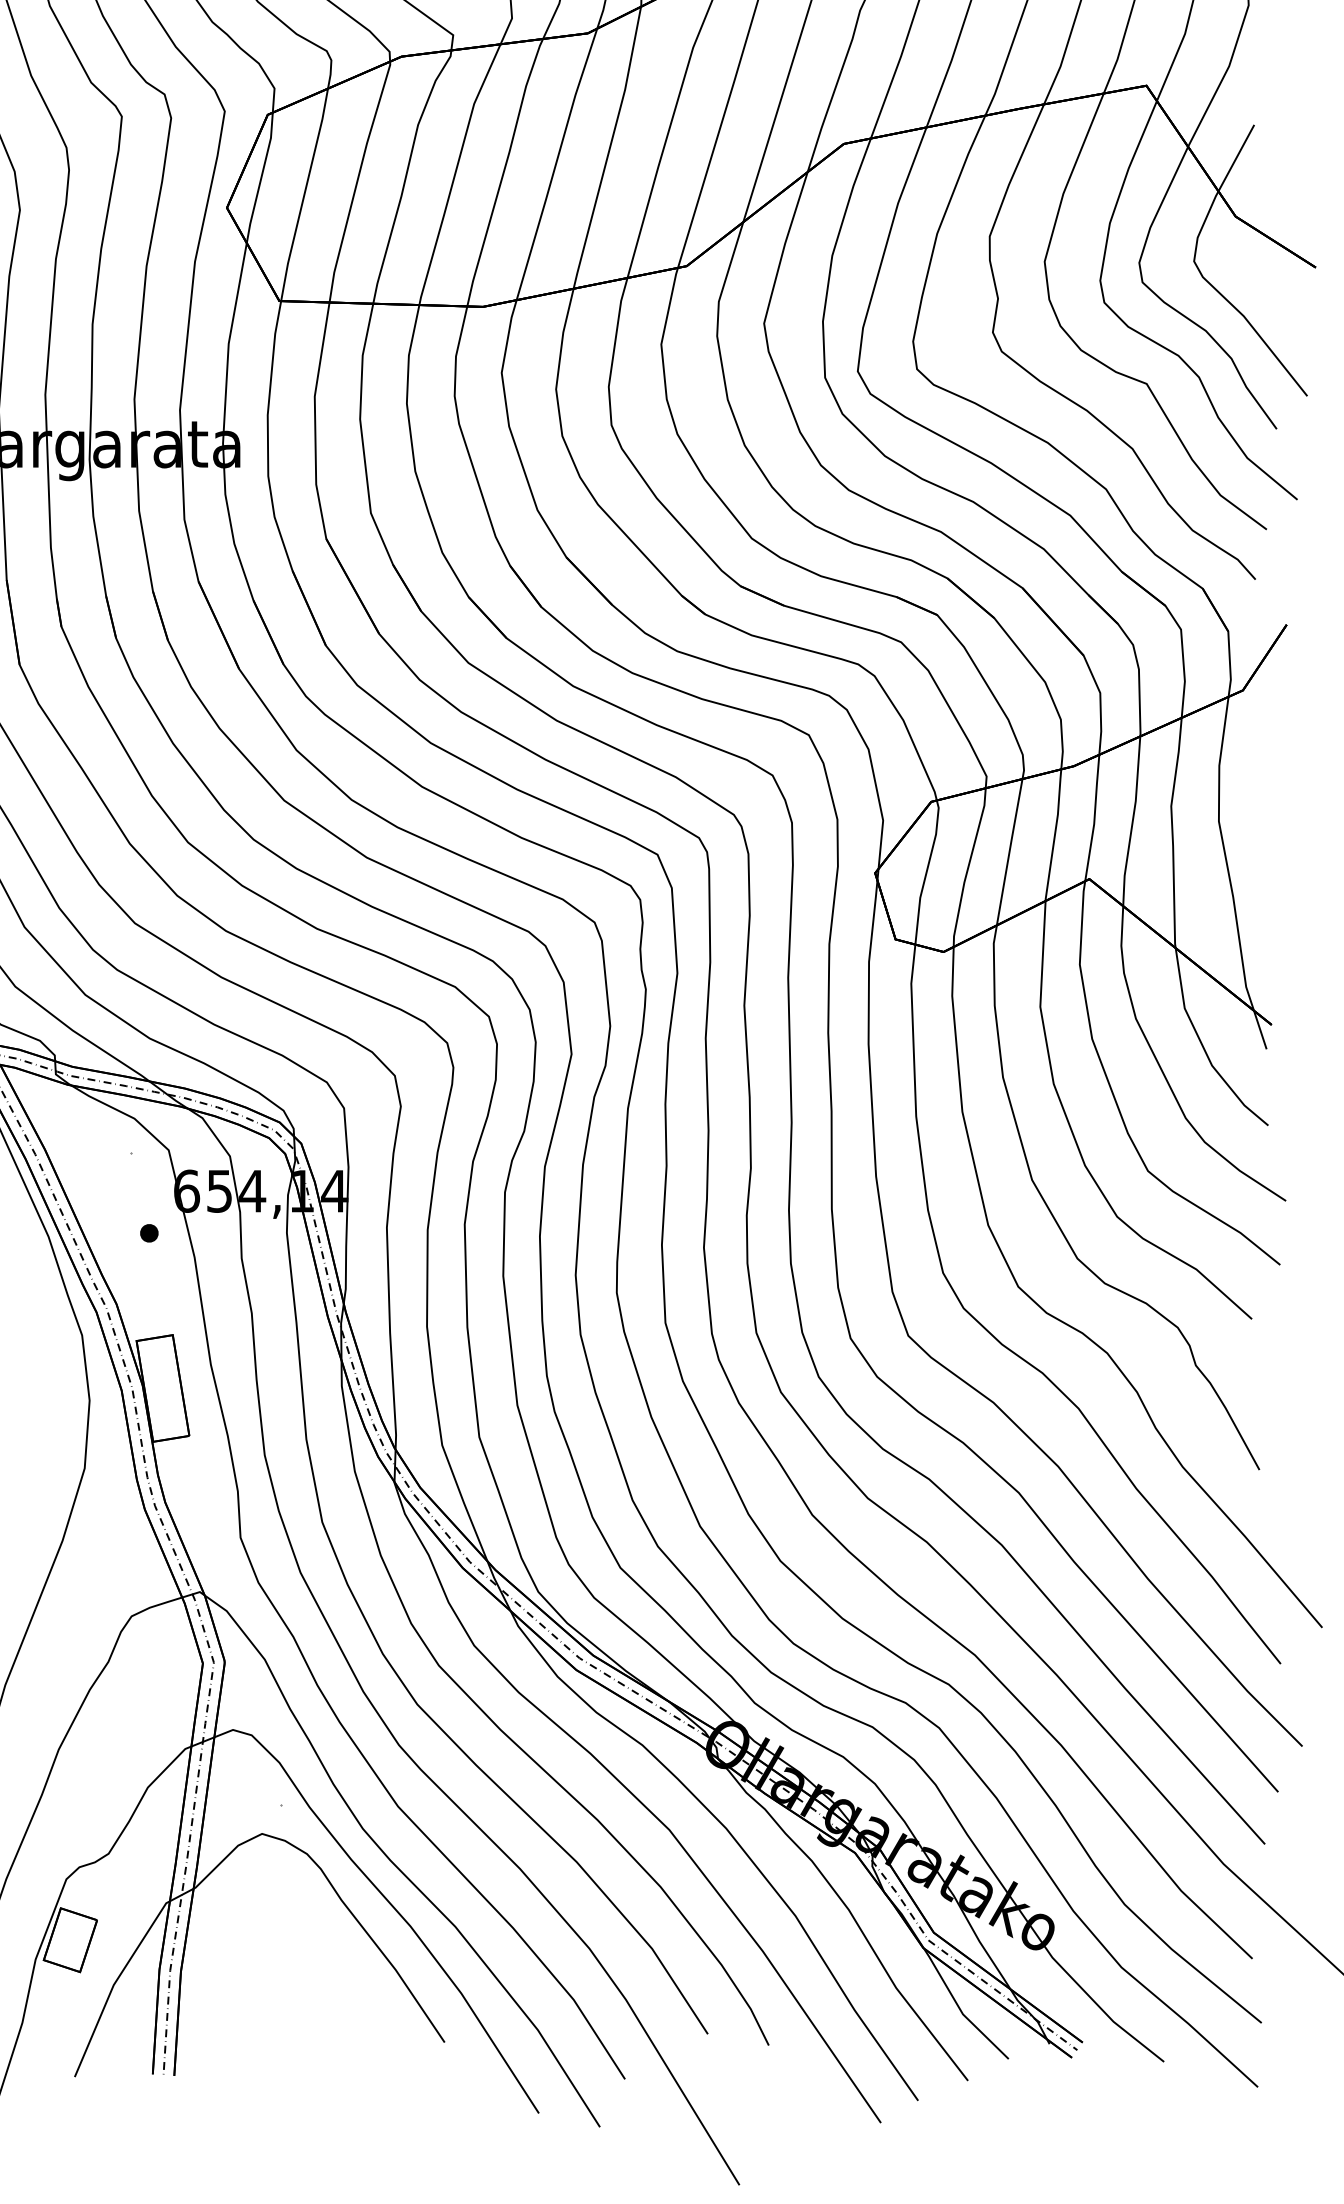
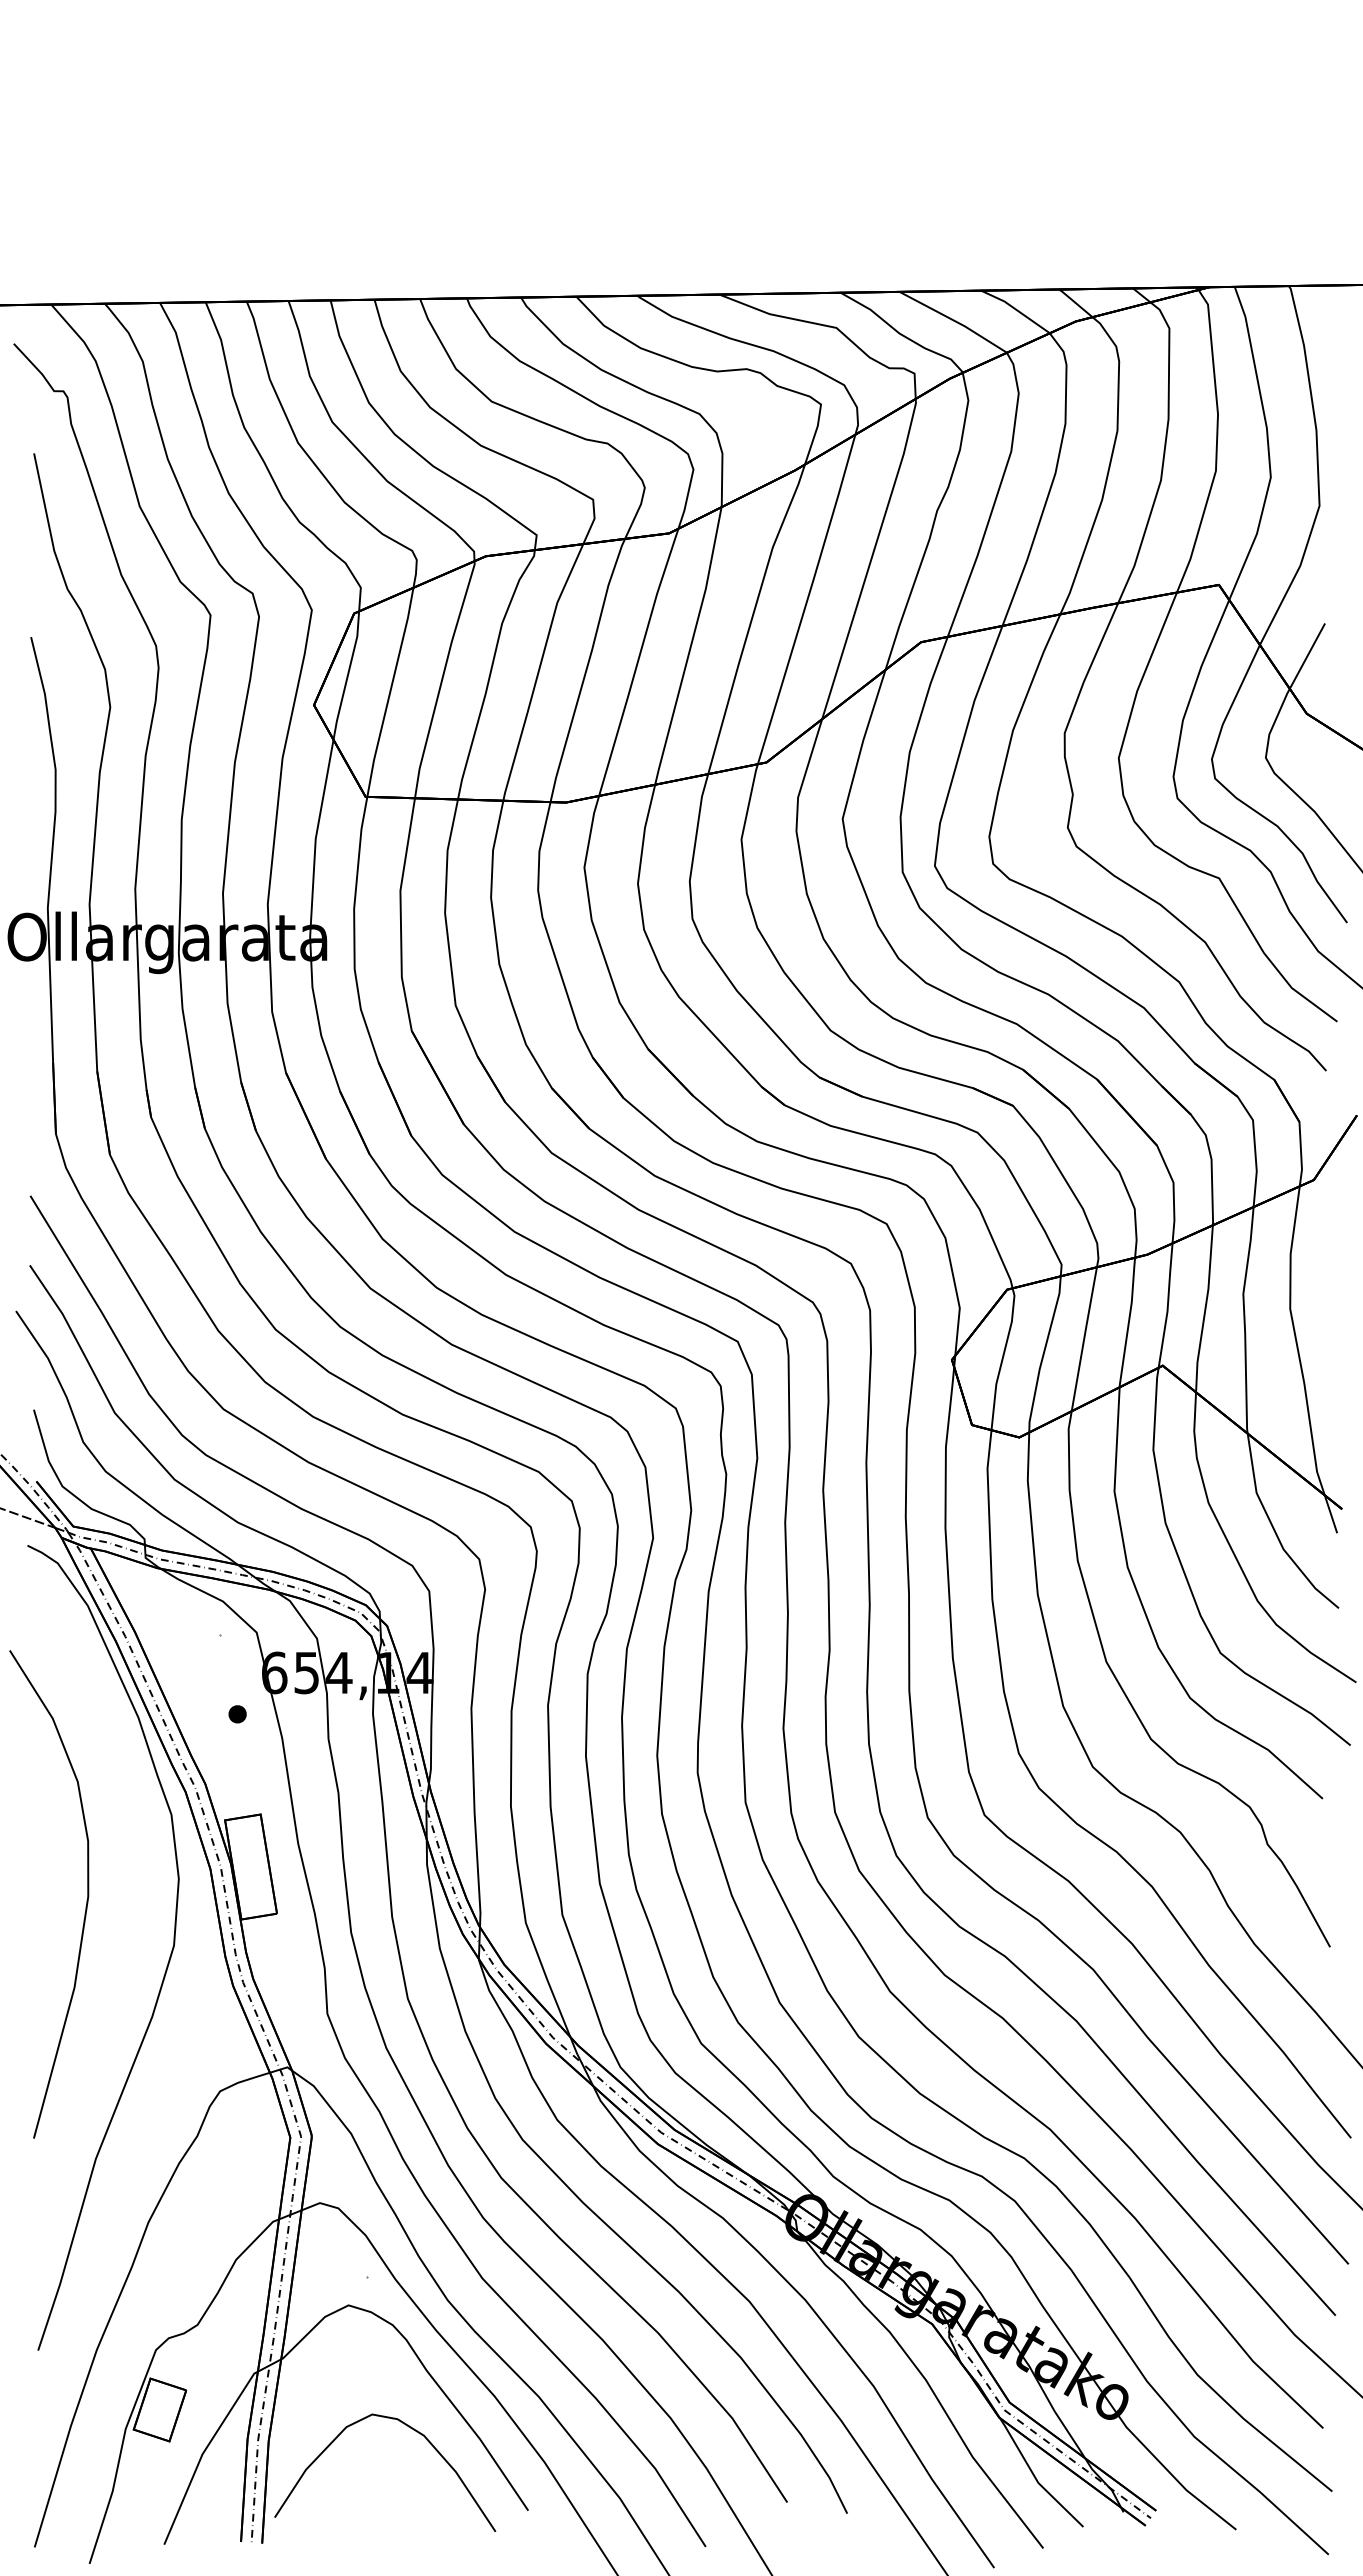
curve: (328, 1961) -> (413, 2430), added

